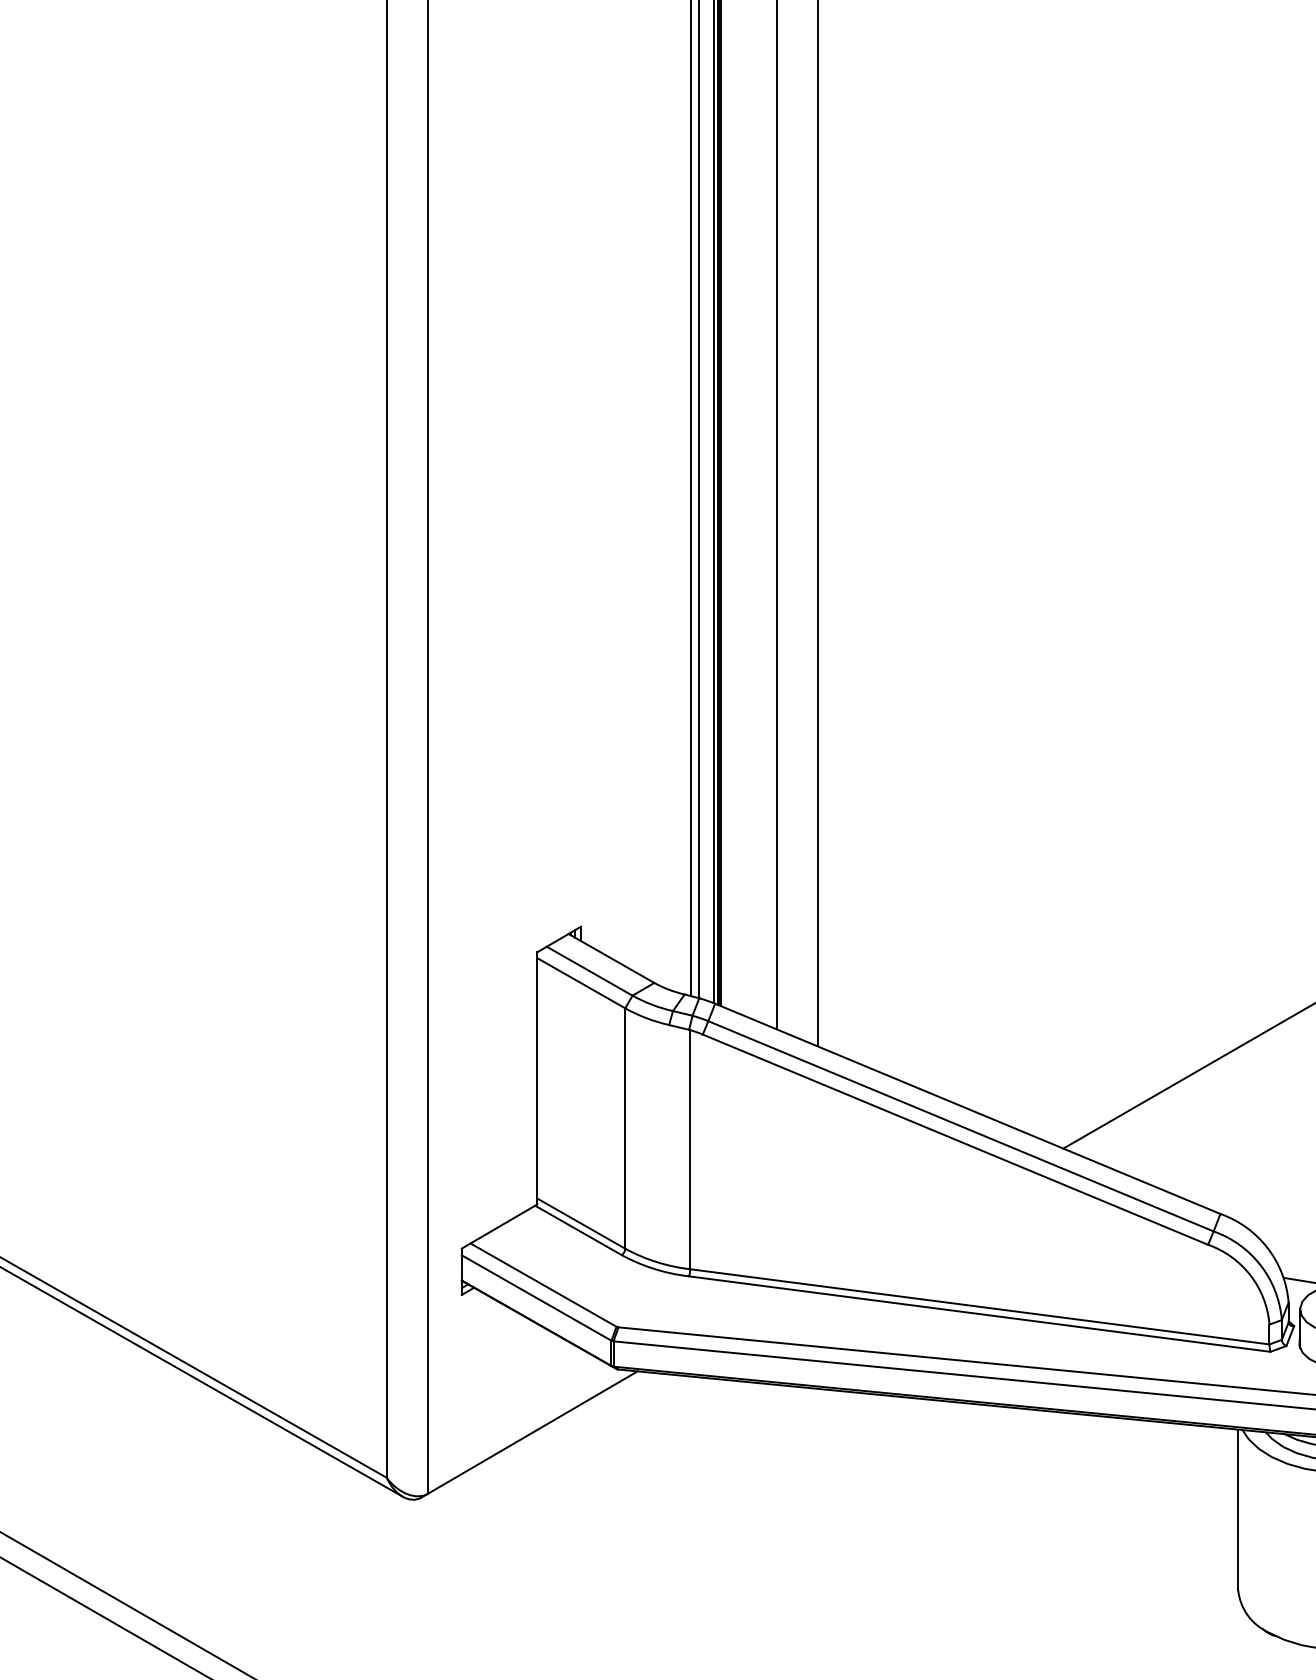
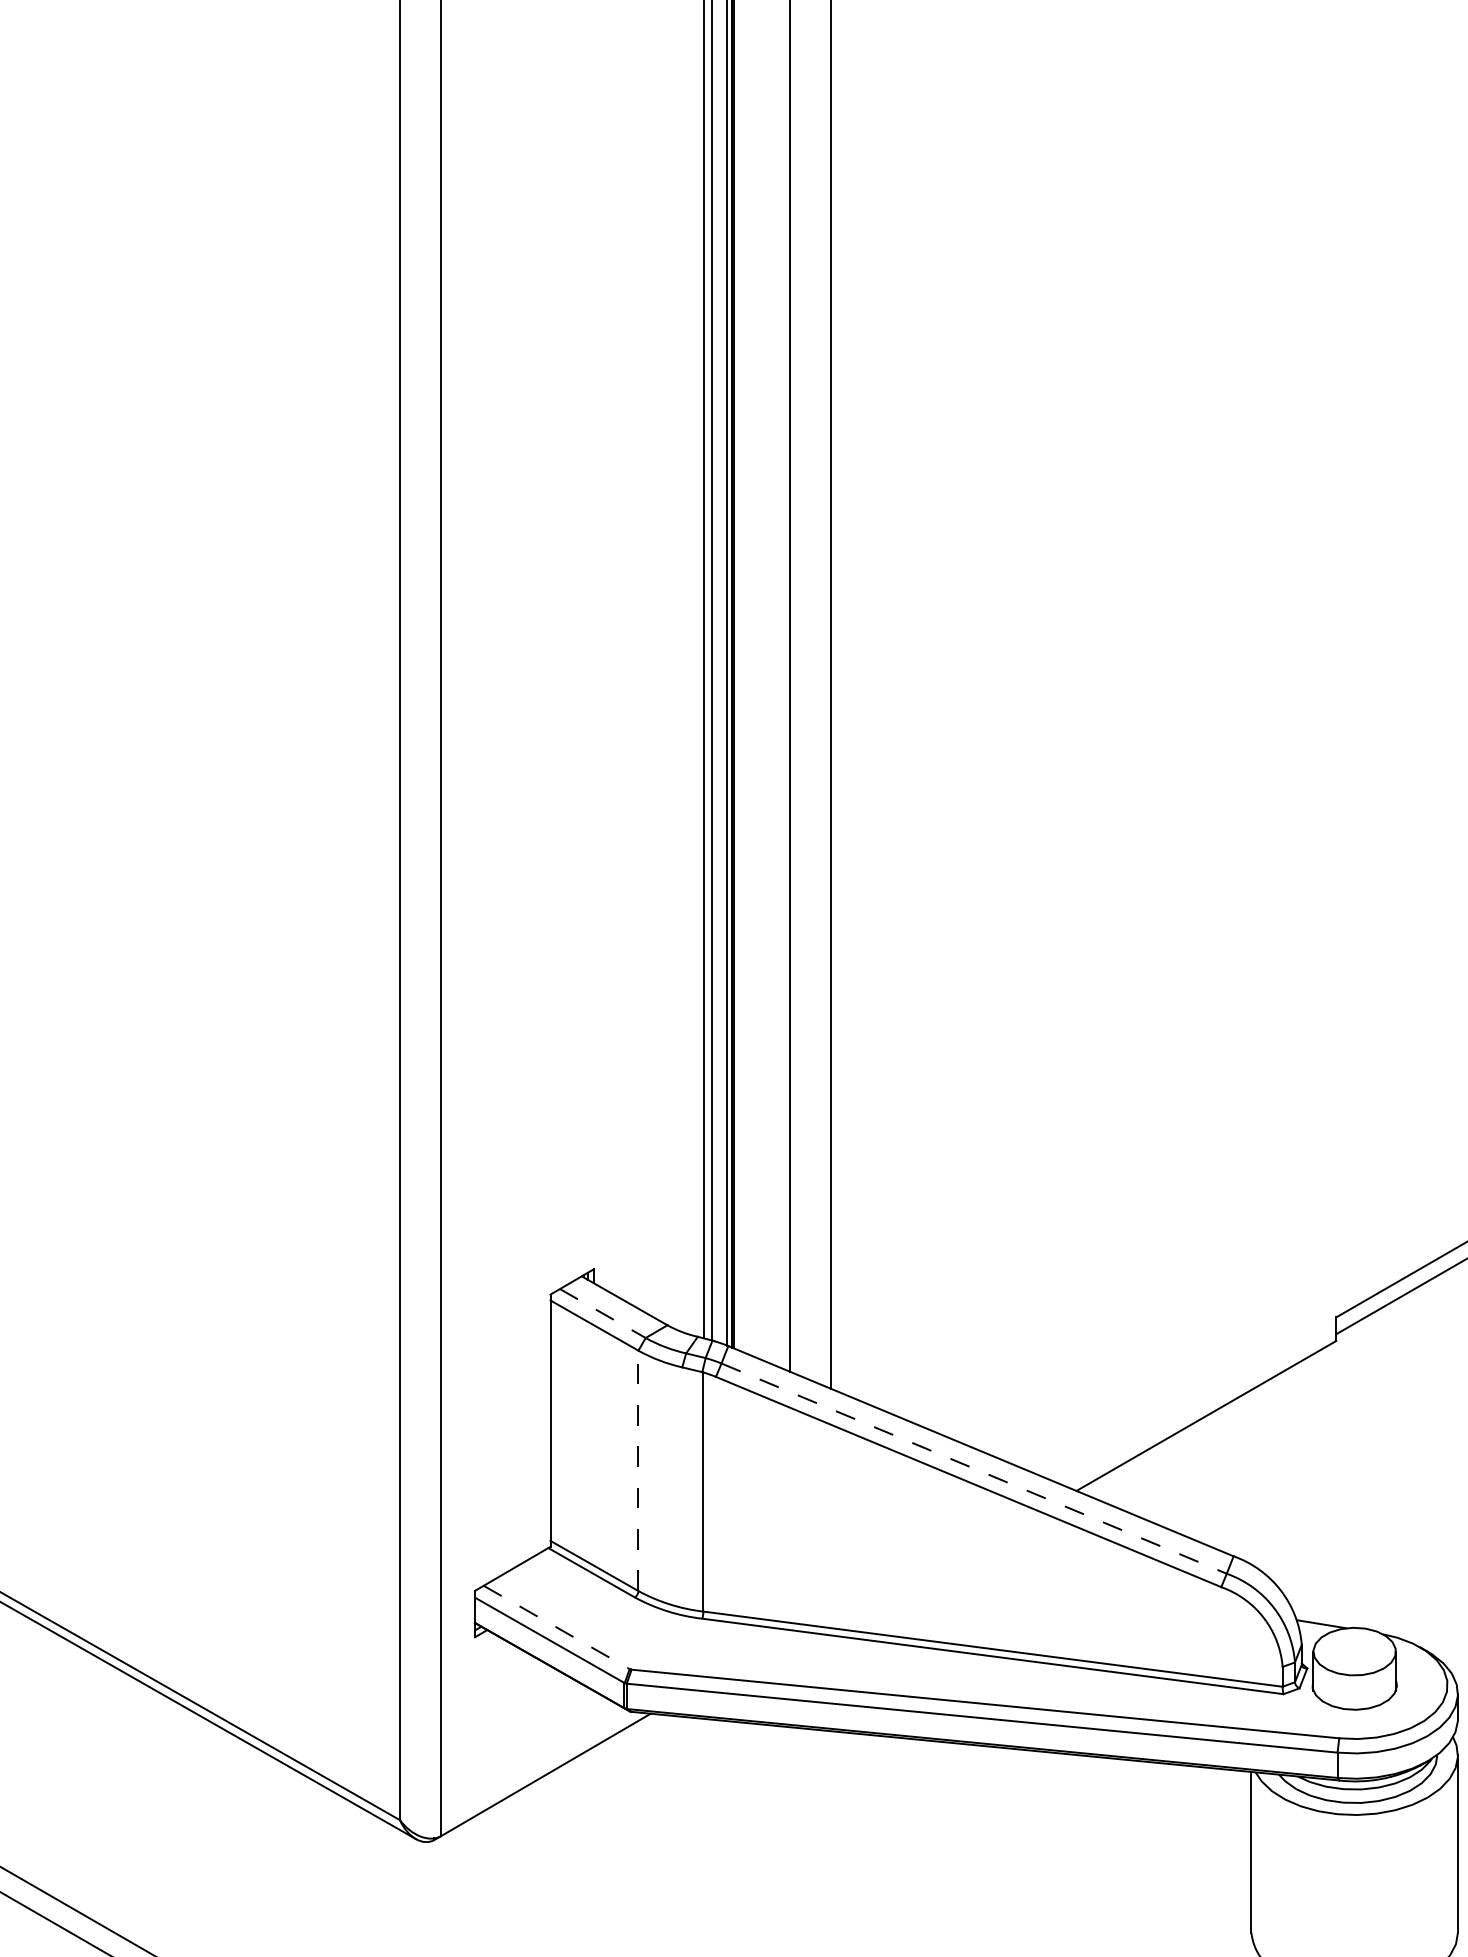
line: (590, 971) -> (603, 1313), solid -> dashed
line: (961, 1126) -> (974, 1468), solid -> dashed
line: (625, 1128) -> (638, 1470), solid -> dashed
line: (544, 1285) -> (557, 1627), solid -> dashed

